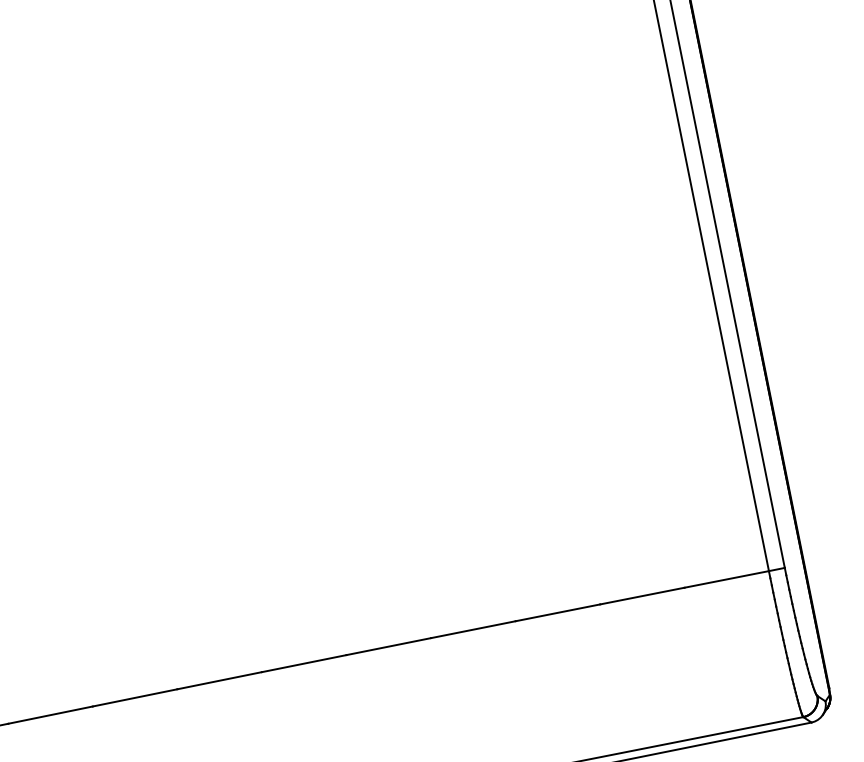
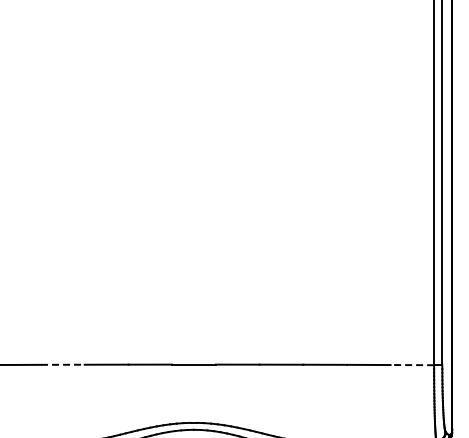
line: (727, 580) -> (412, 365), solid -> dashed
line: (49, 714) -> (62, 364), solid -> dashed

